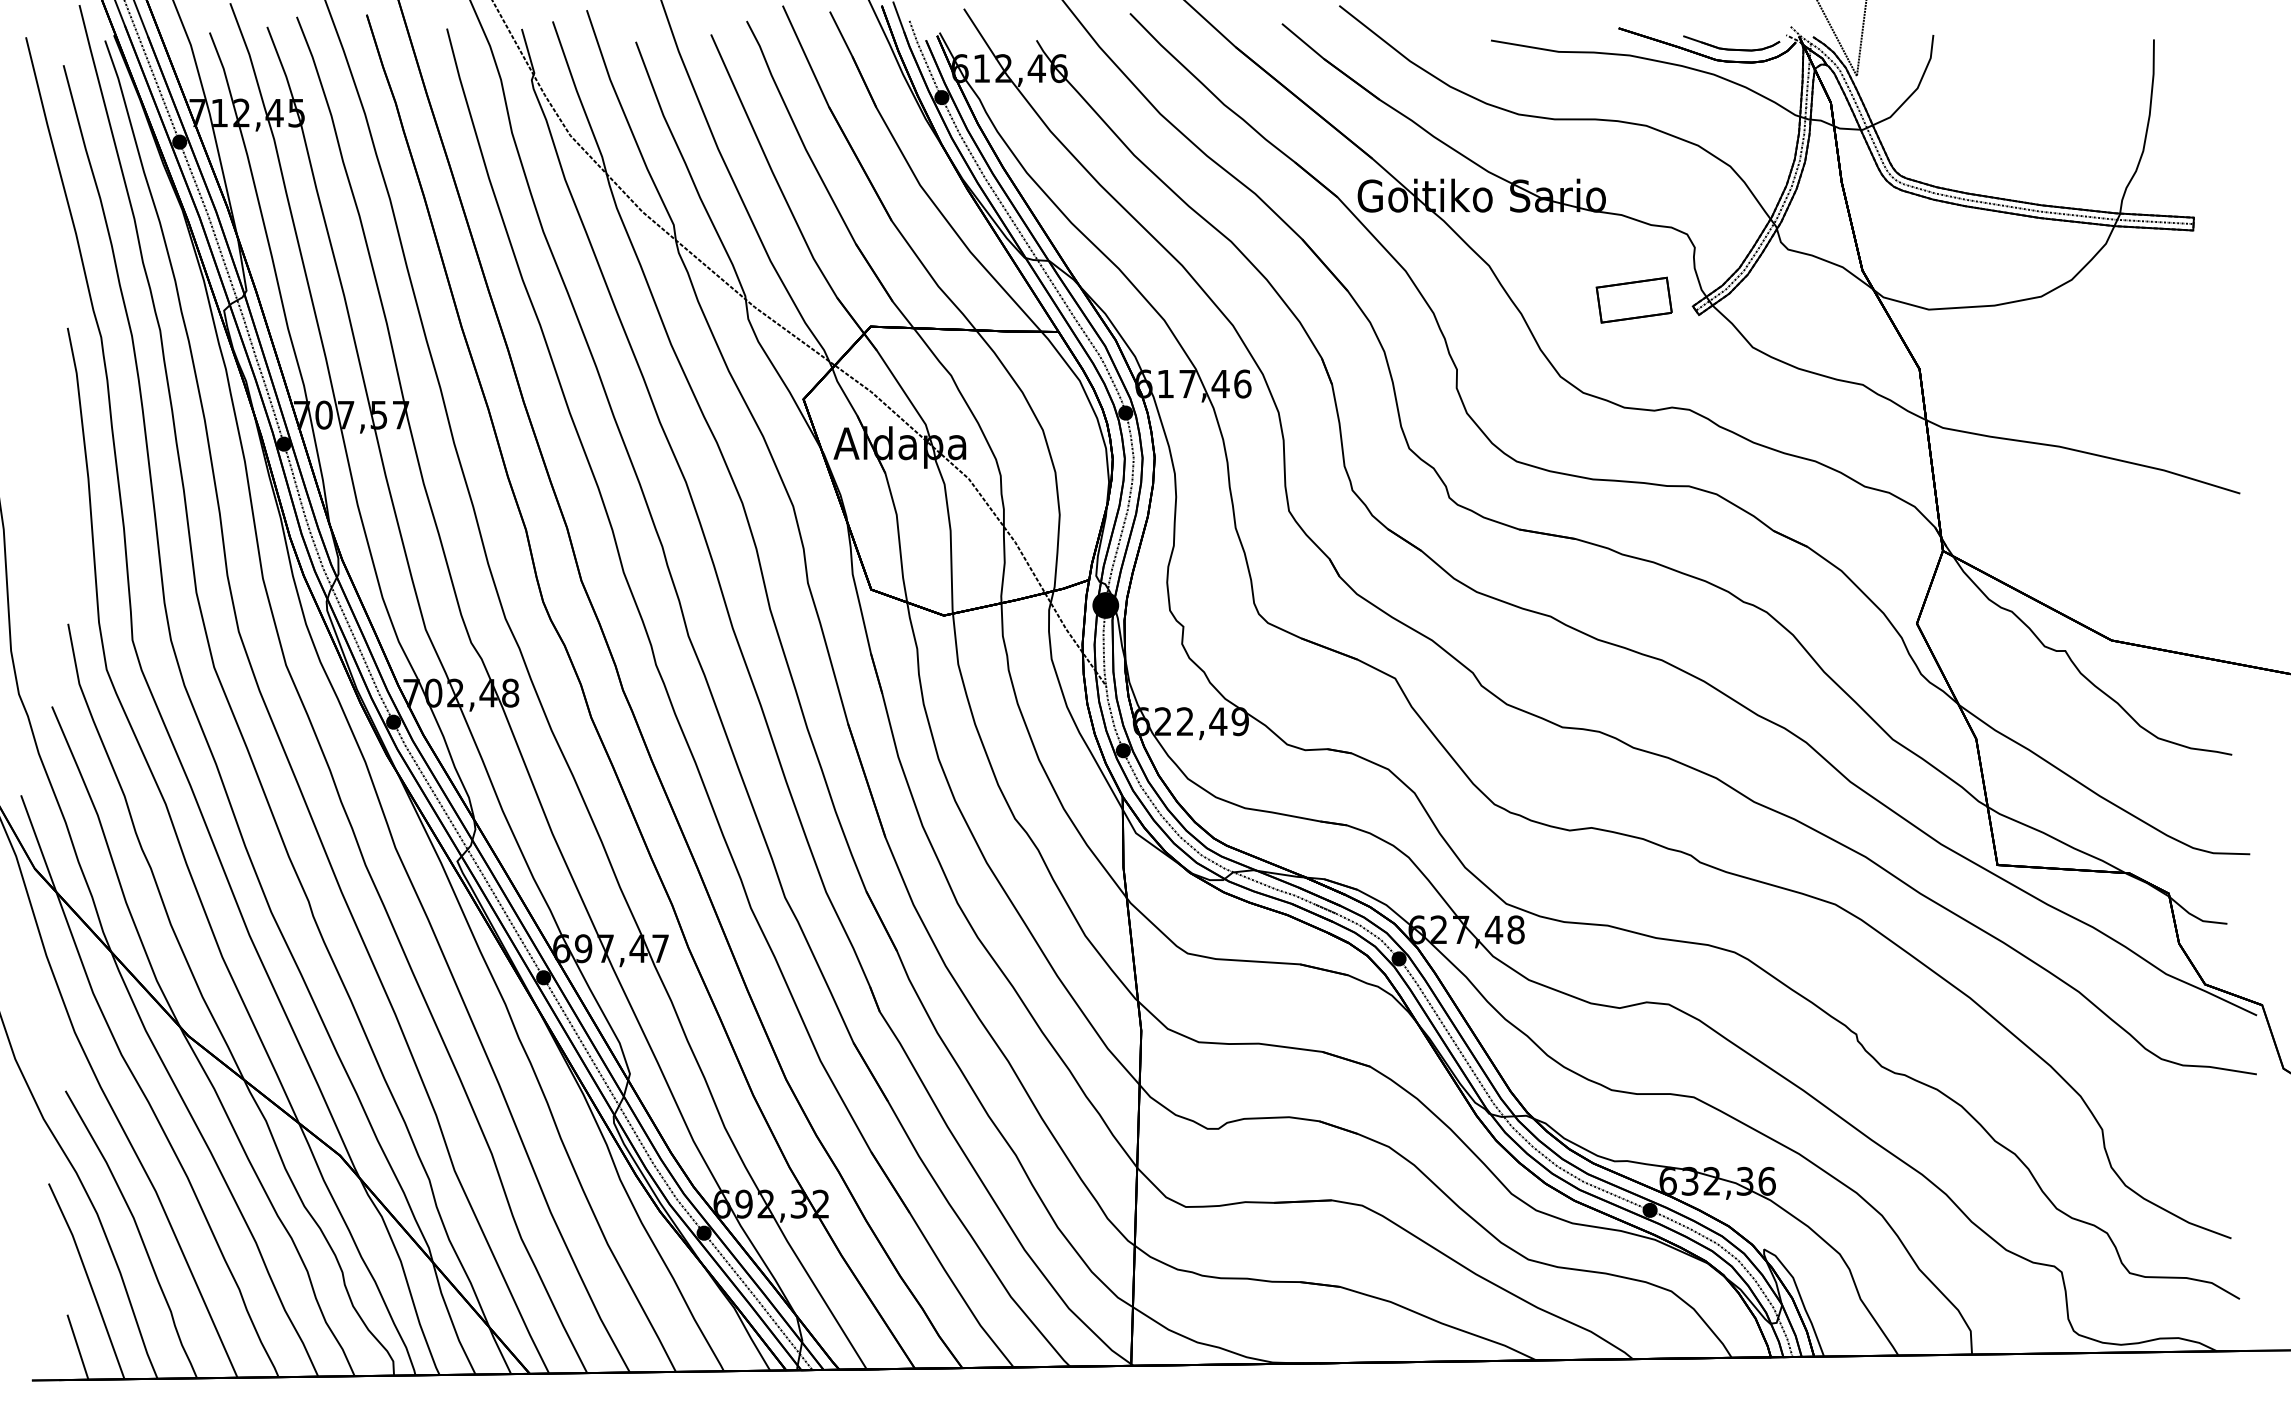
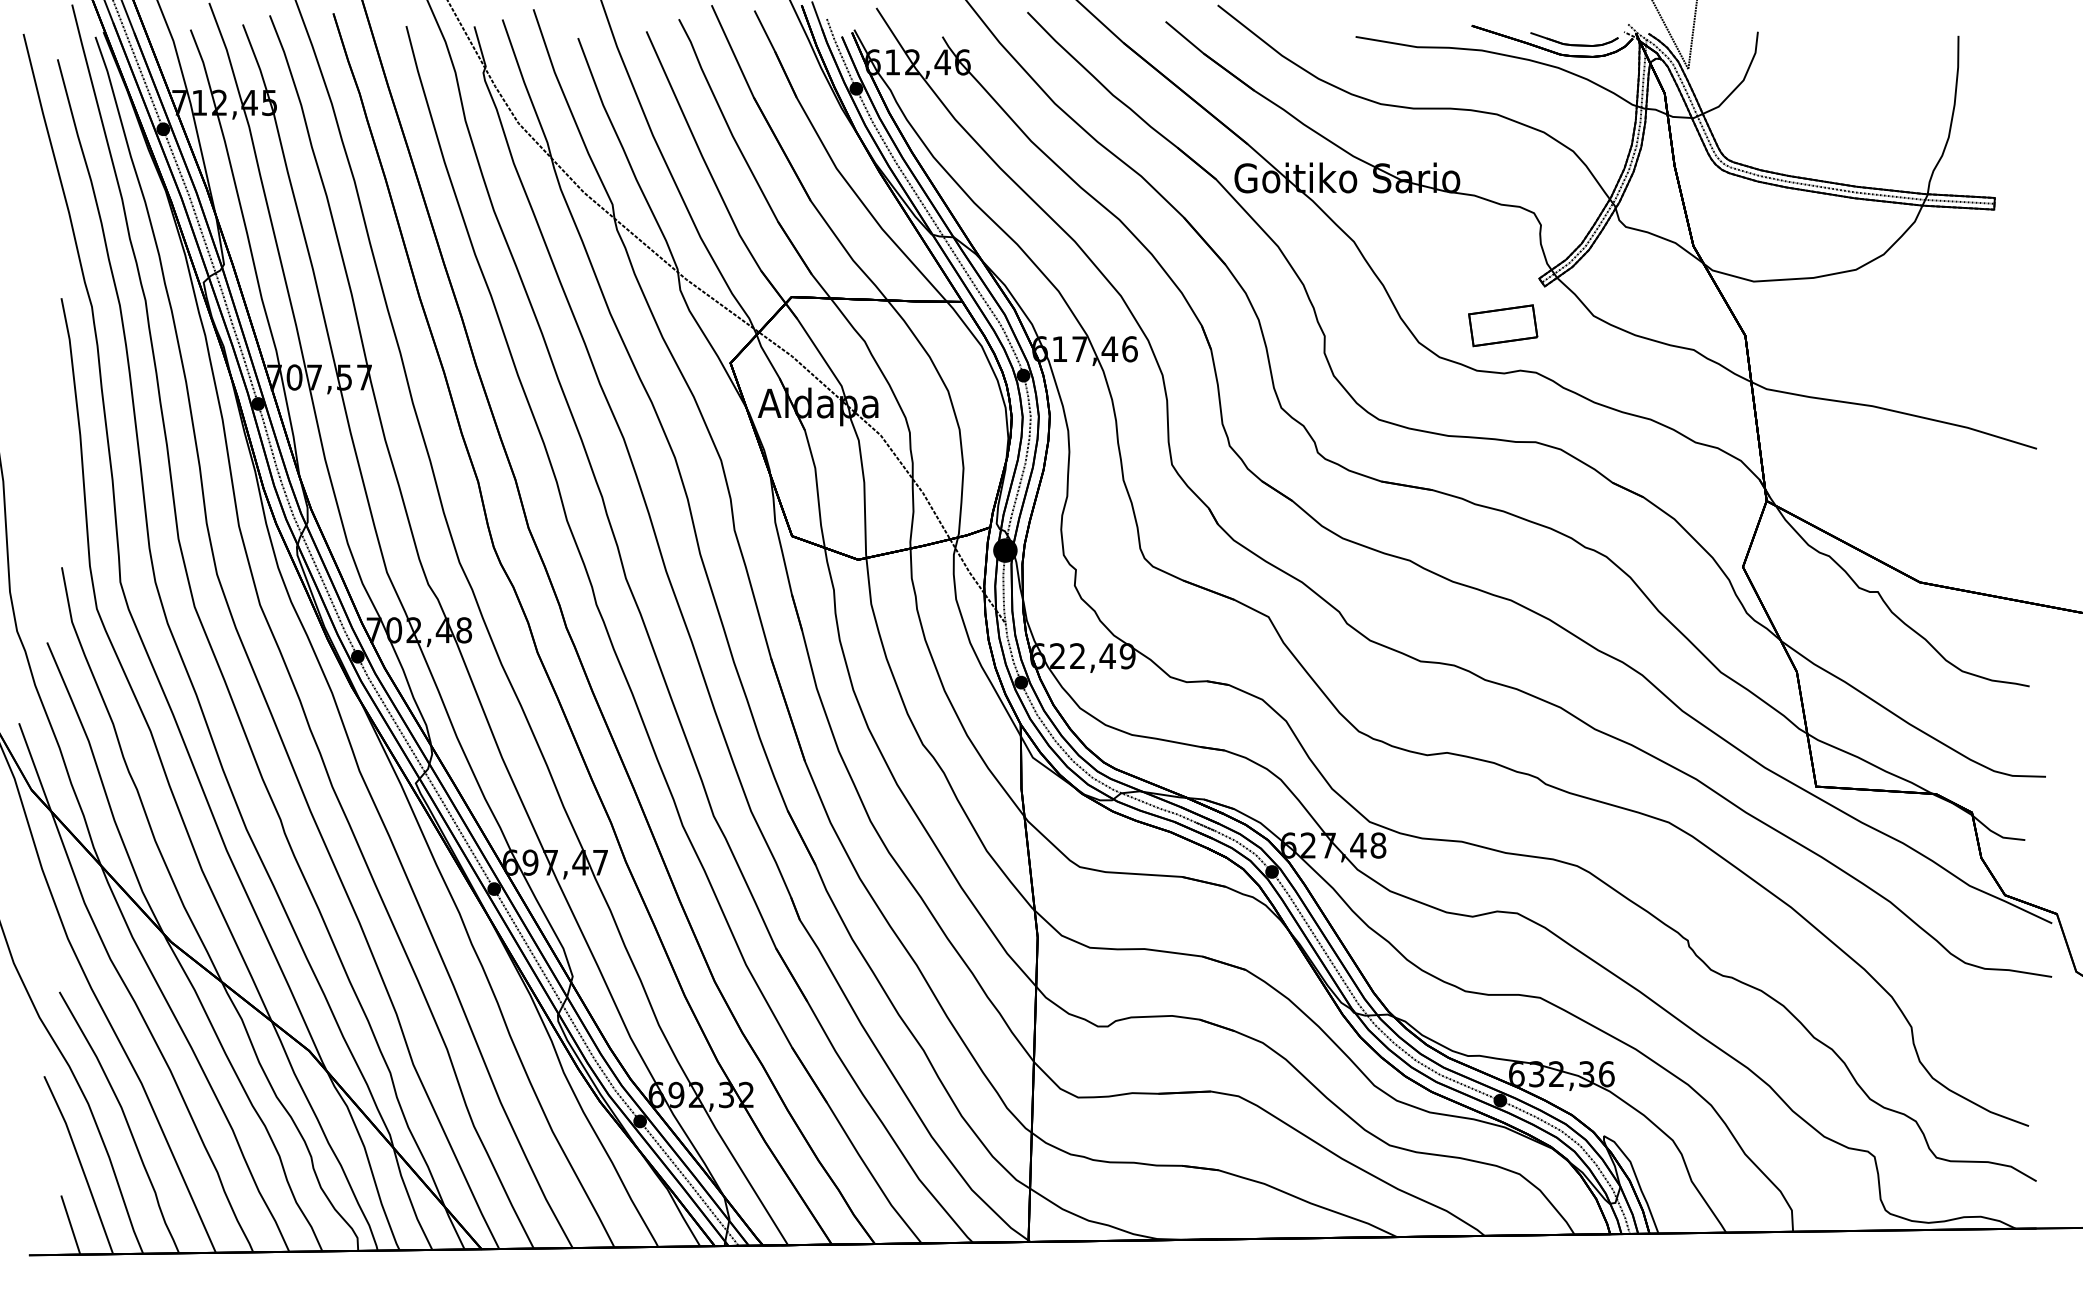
part: (1633, 299) -> (1502, 325), moved

